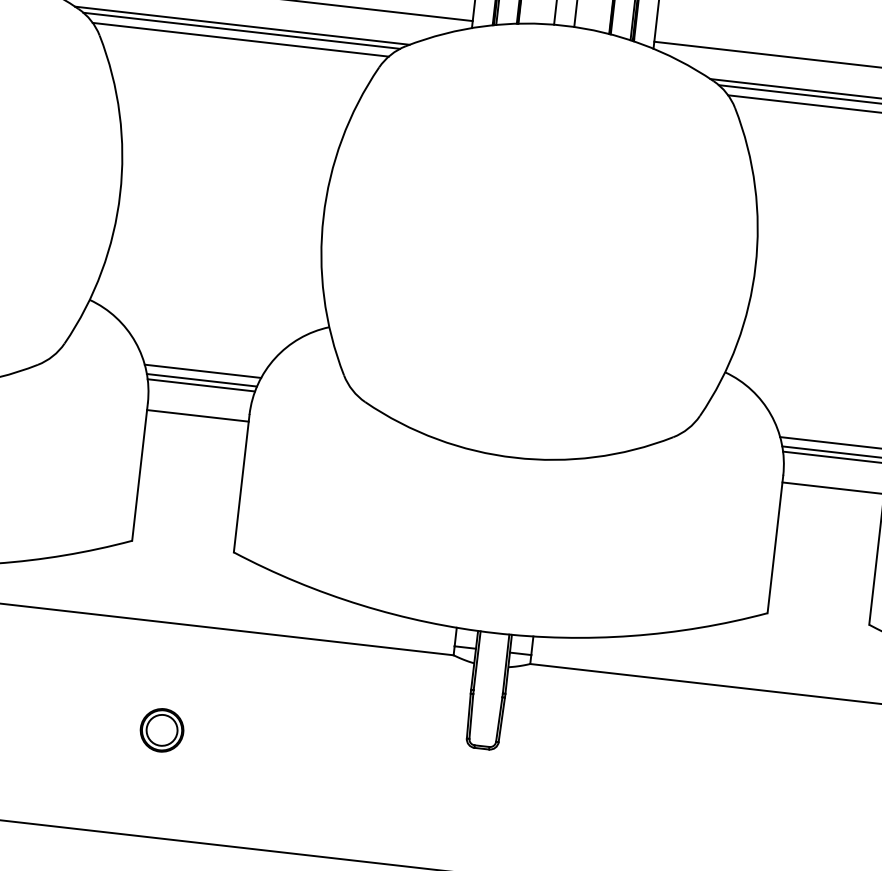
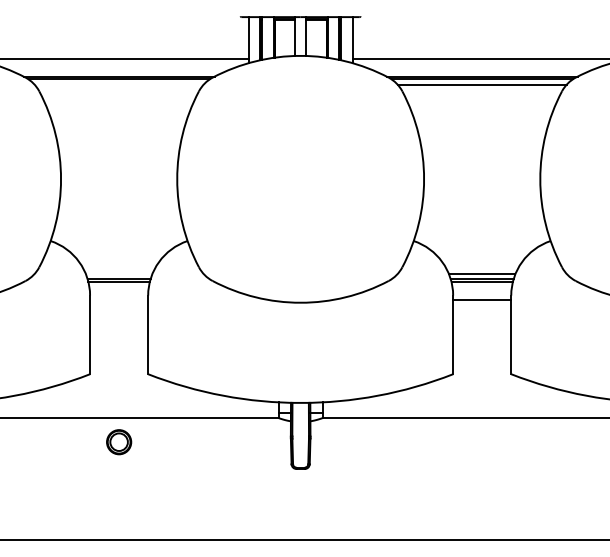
line: (239, 39) -> (118, 84), removed
line: (201, 371) -> (118, 274), removed
line: (198, 415) -> (119, 299), removed
part: (162, 730) -> (119, 442), moved

